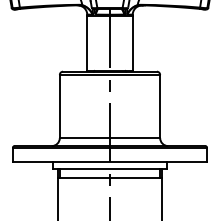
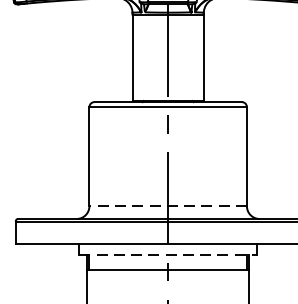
line: (109, 138) -> (167, 207), solid -> dashed
line: (109, 168) -> (167, 254), solid -> dashed

